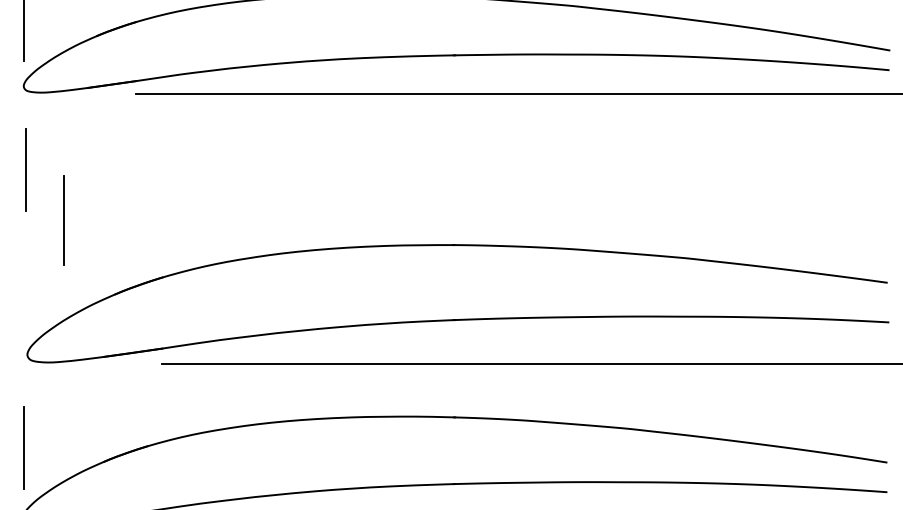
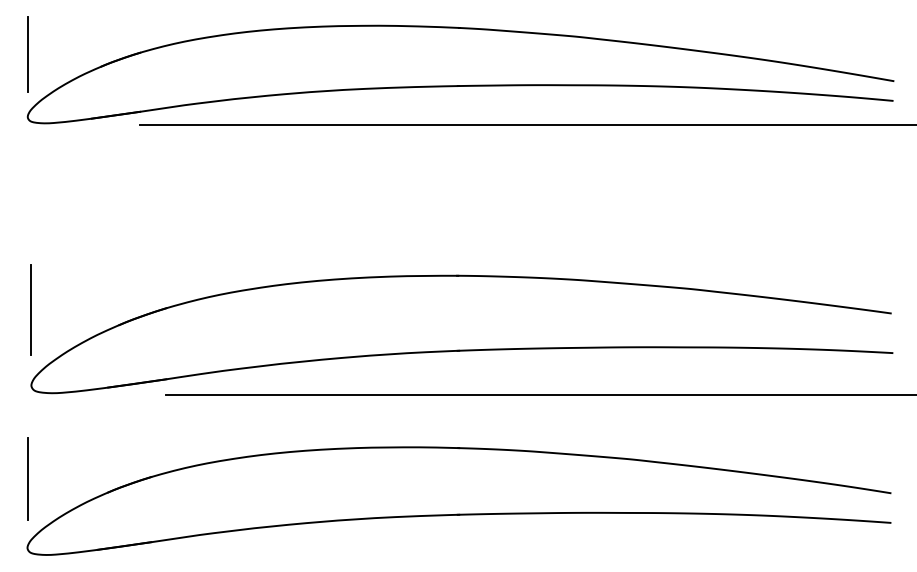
line: (25, 169) -> (29, 200), removed
line: (63, 219) -> (30, 309), moved

